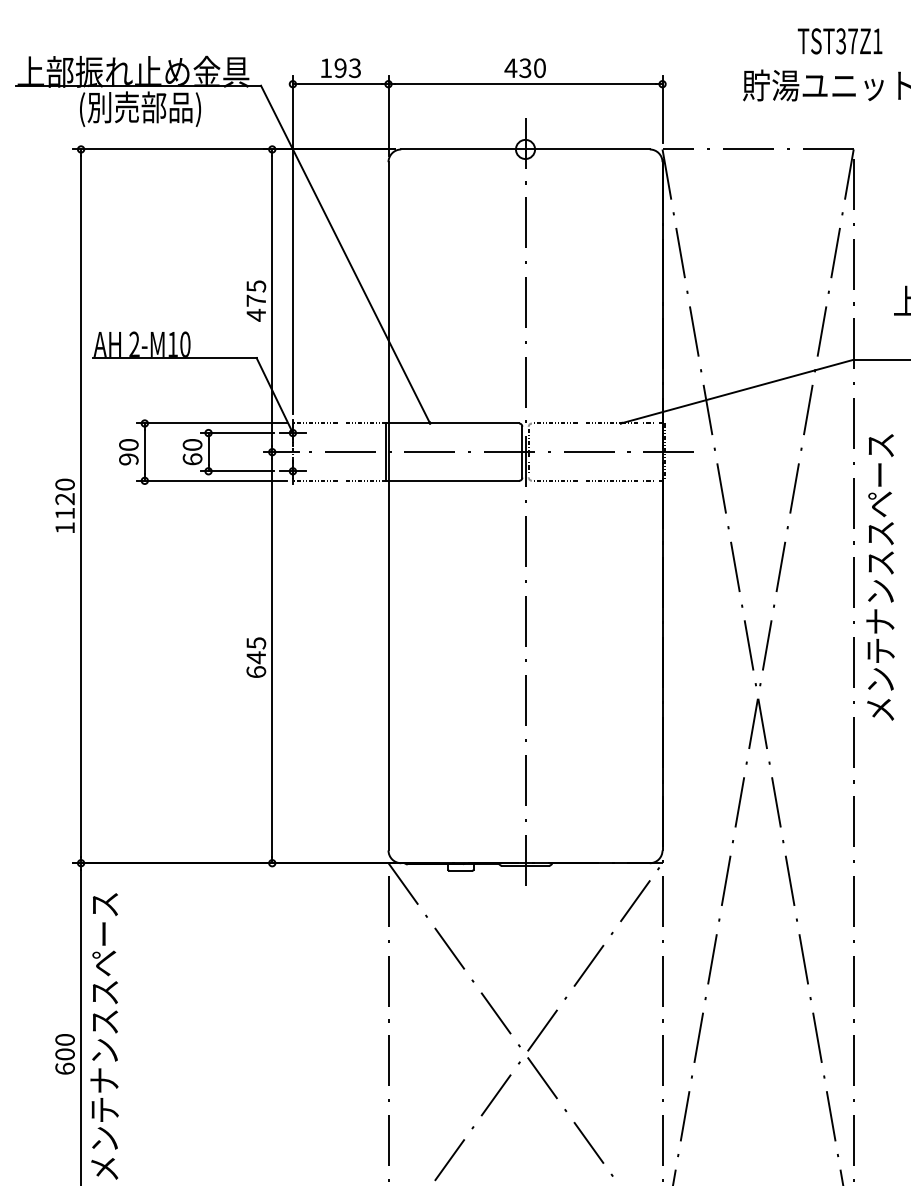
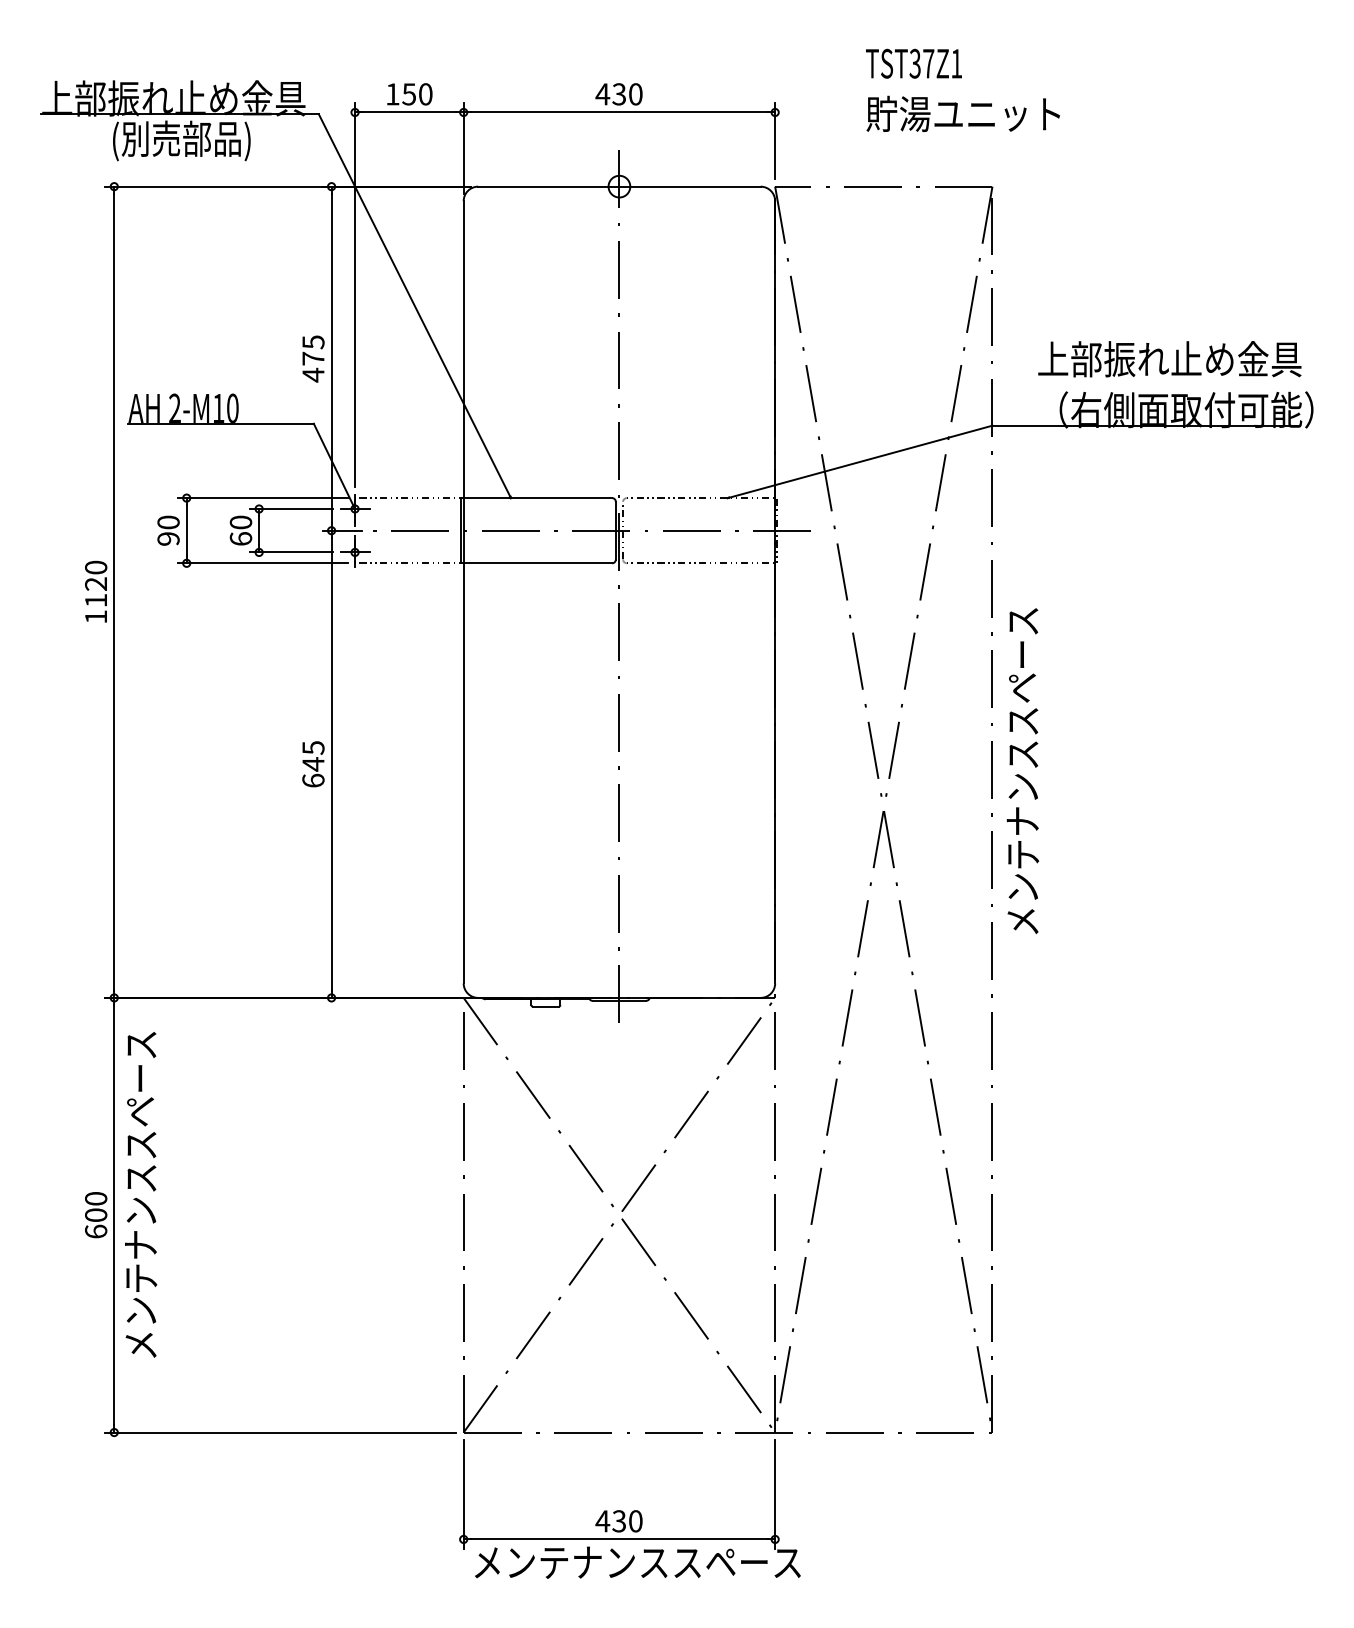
text: (839, 41) -> (913, 63), moved
text: (347, 68) -> (417, 94), 193 -> 150
text: (880, 576) -> (1022, 770), moved

